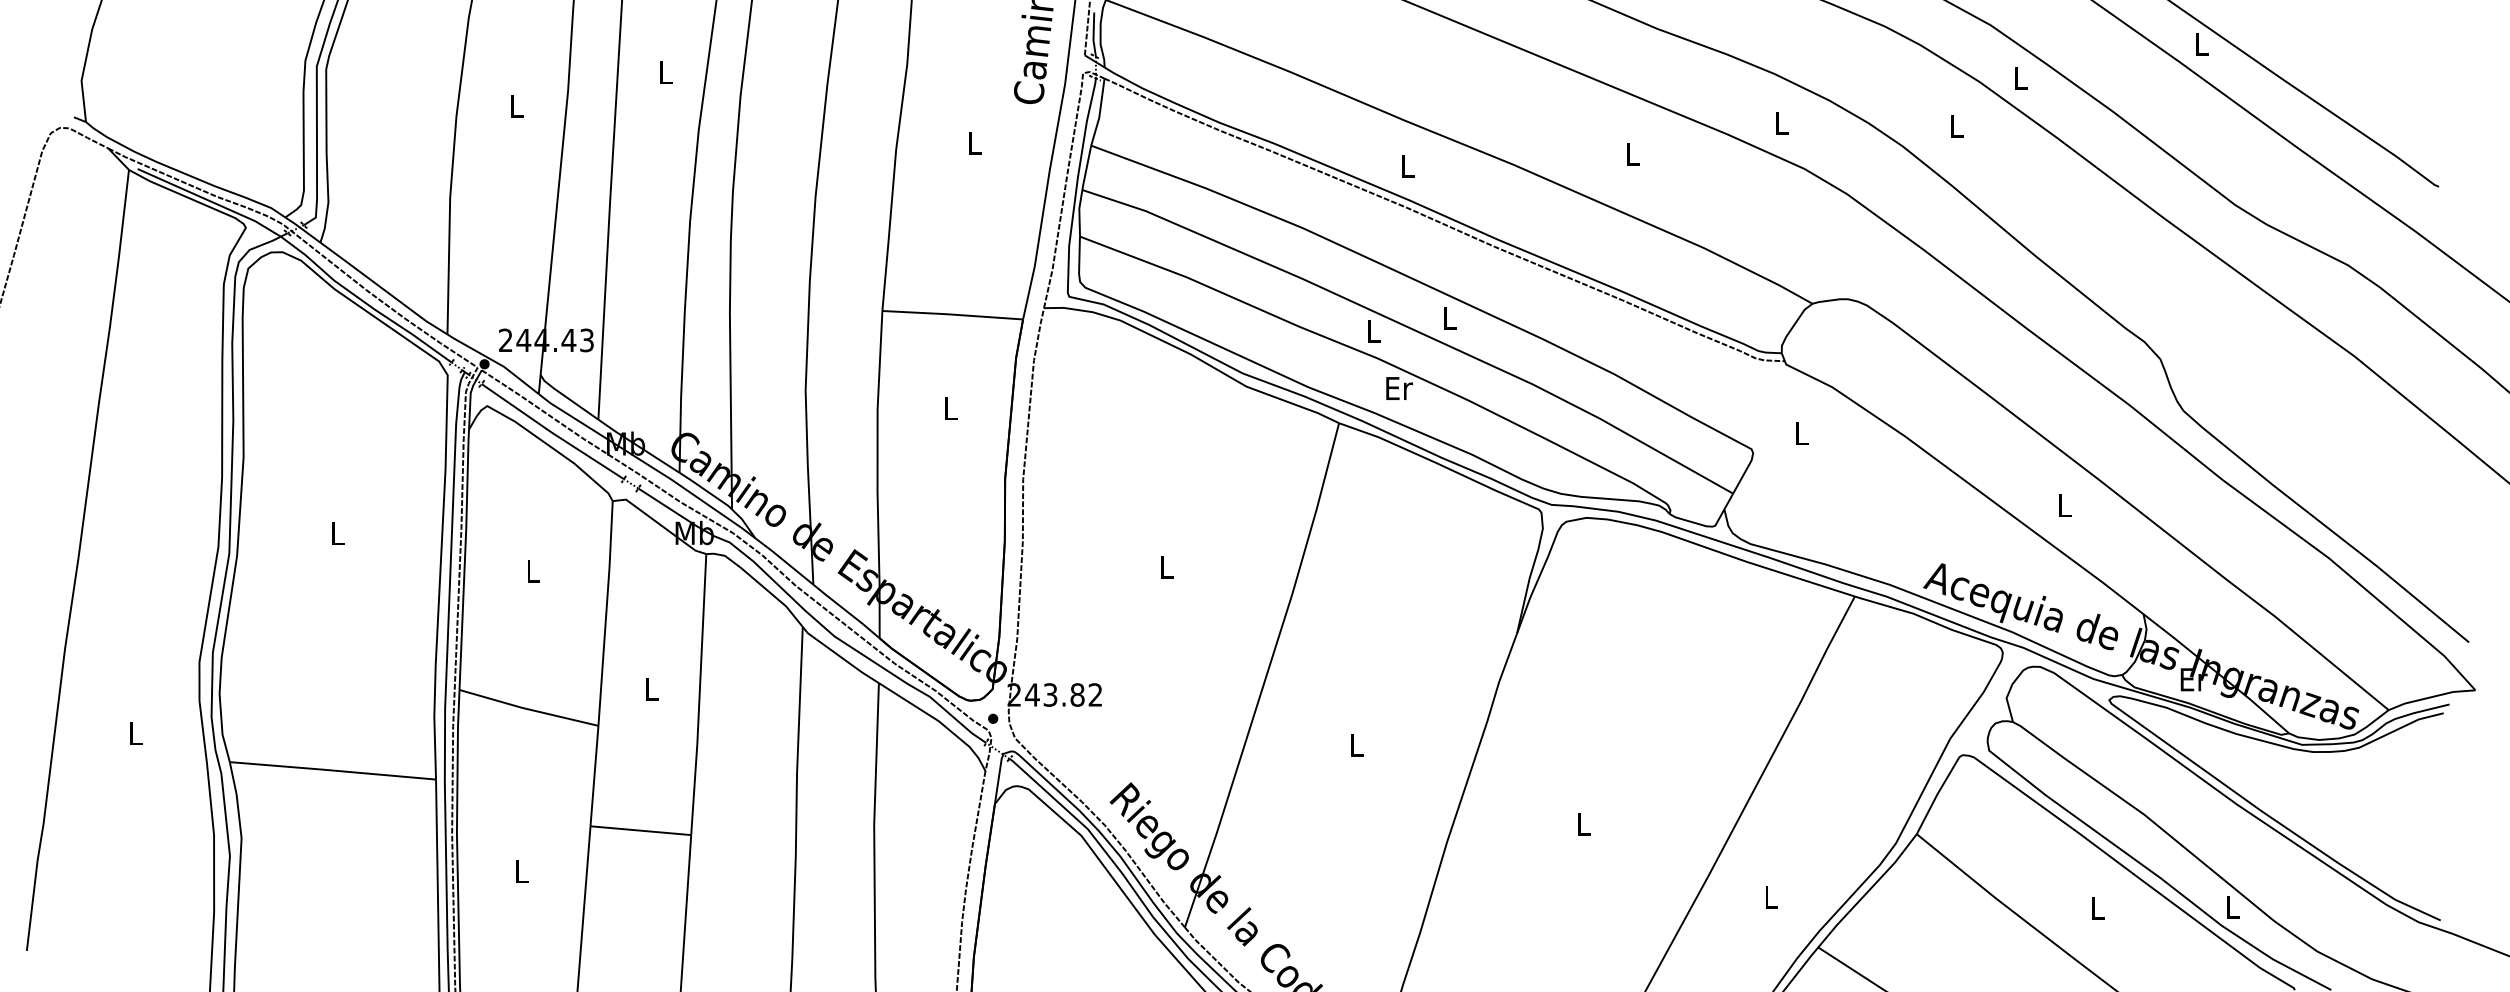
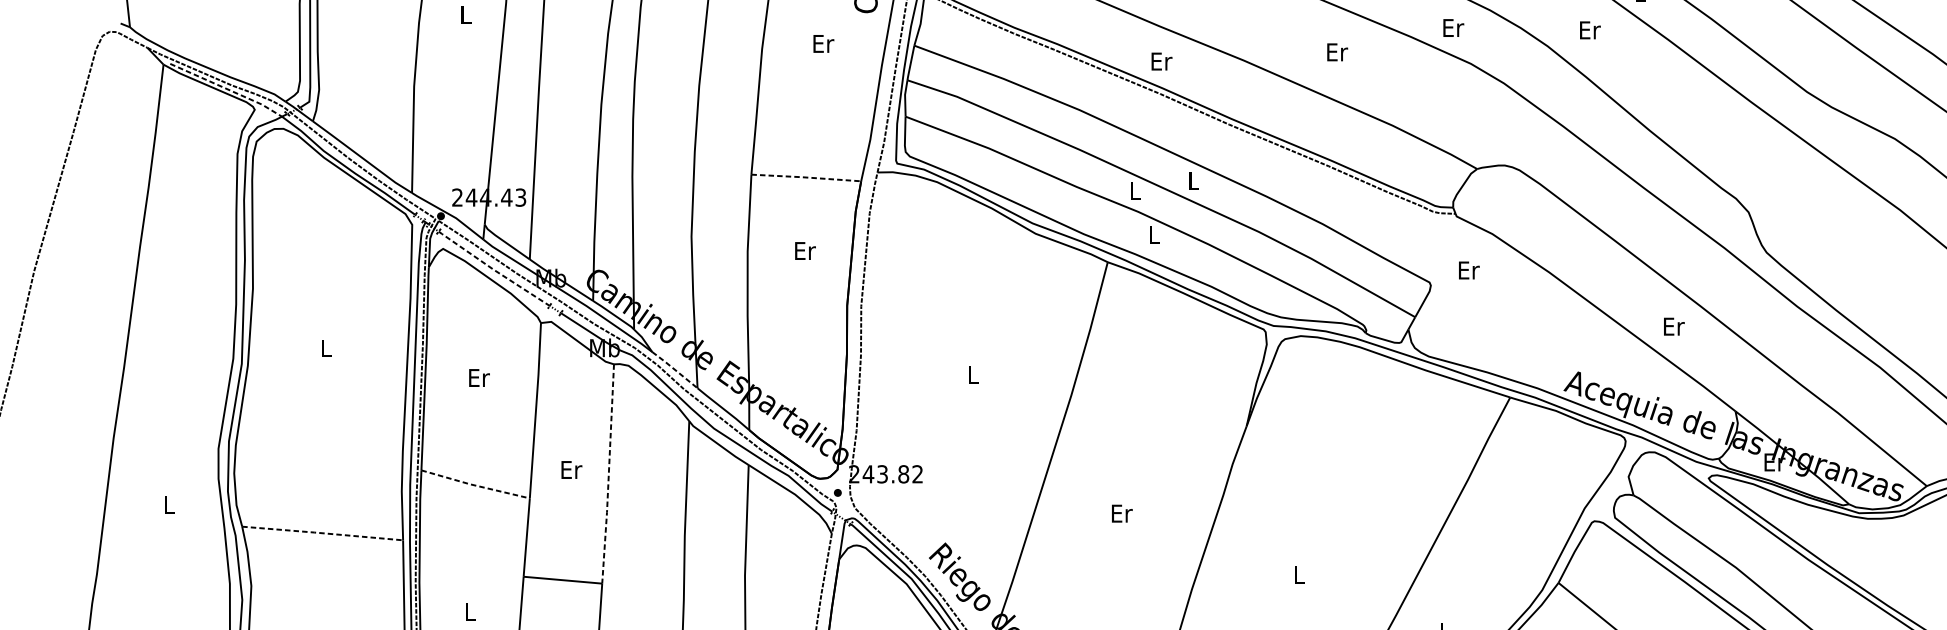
text: (1782, 122) -> (1453, 27), L -> Er
text: (1957, 125) -> (1590, 29), L -> Er
text: (975, 143) -> (824, 43), L -> Er
text: (1633, 153) -> (1337, 51), L -> Er
text: (1408, 165) -> (1161, 61), L -> Er
line: (210, 201) -> (227, 89), solid -> dashed
line: (953, 314) -> (806, 177), solid -> dashed
text: (1399, 388) -> (1154, 235), Er -> L
text: (951, 408) -> (805, 250), L -> Er
line: (552, 432) -> (493, 269), solid -> dashed
text: (1802, 433) -> (1469, 270), L -> Er
text: (2064, 505) -> (1673, 326), L -> Er
line: (784, 560) -> (675, 369), solid -> dashed
text: (533, 571) -> (479, 377), L -> Er
text: (652, 689) -> (572, 470), L -> Er
line: (699, 695) -> (608, 474), solid -> dashed
line: (528, 709) -> (475, 485), solid -> dashed
text: (1357, 745) -> (1122, 513), L -> Er
line: (332, 770) -> (322, 533), solid -> dashed

